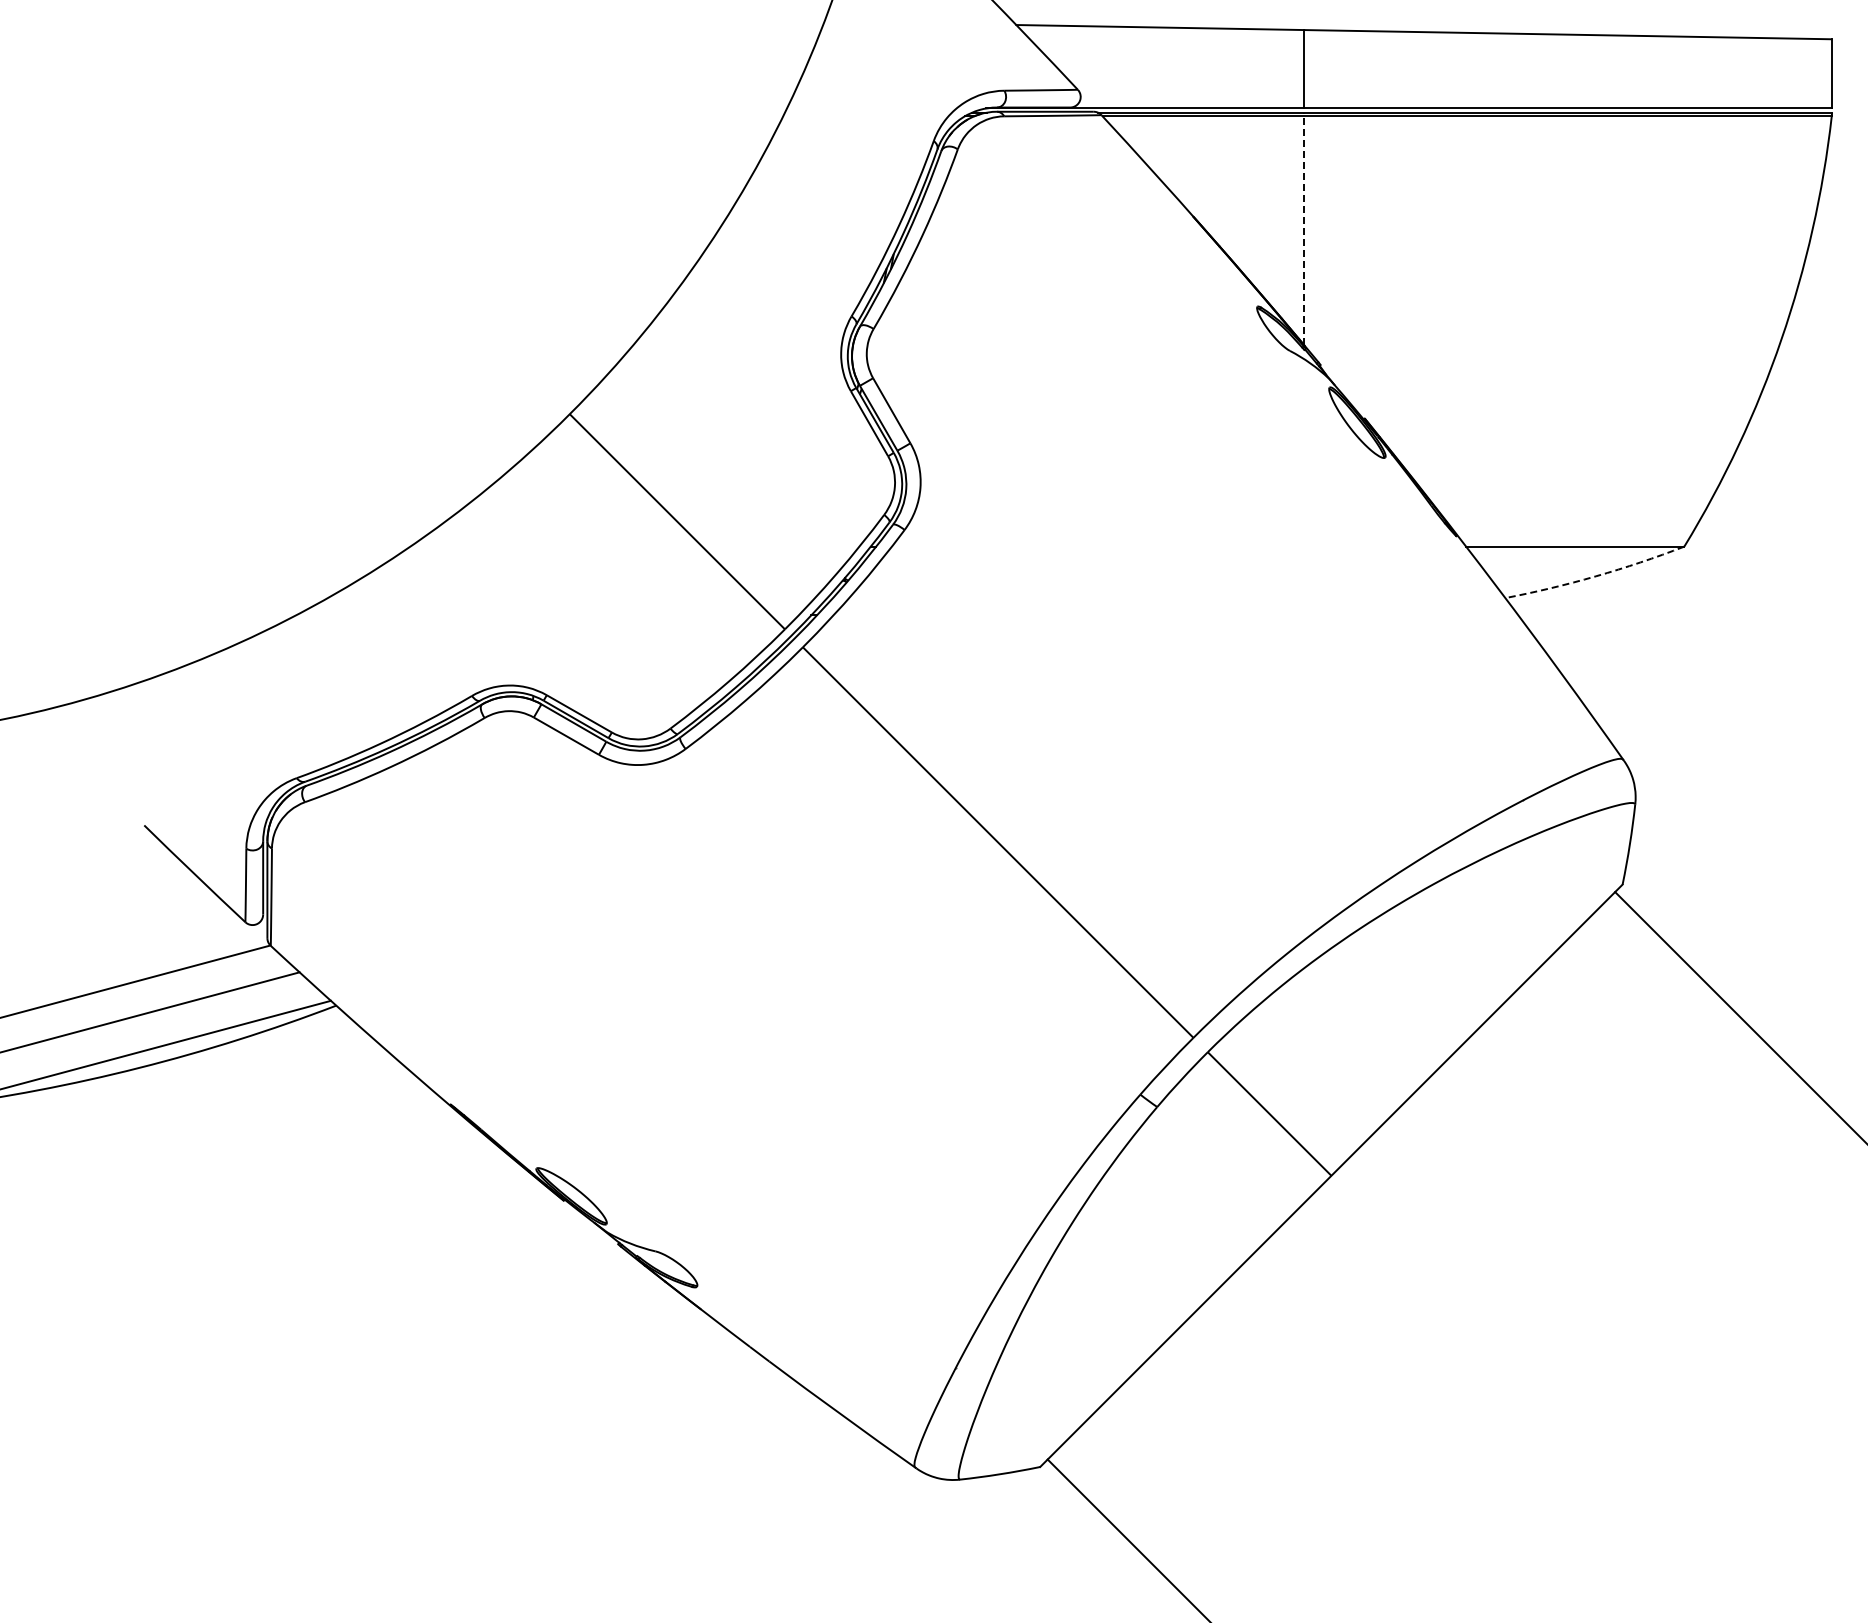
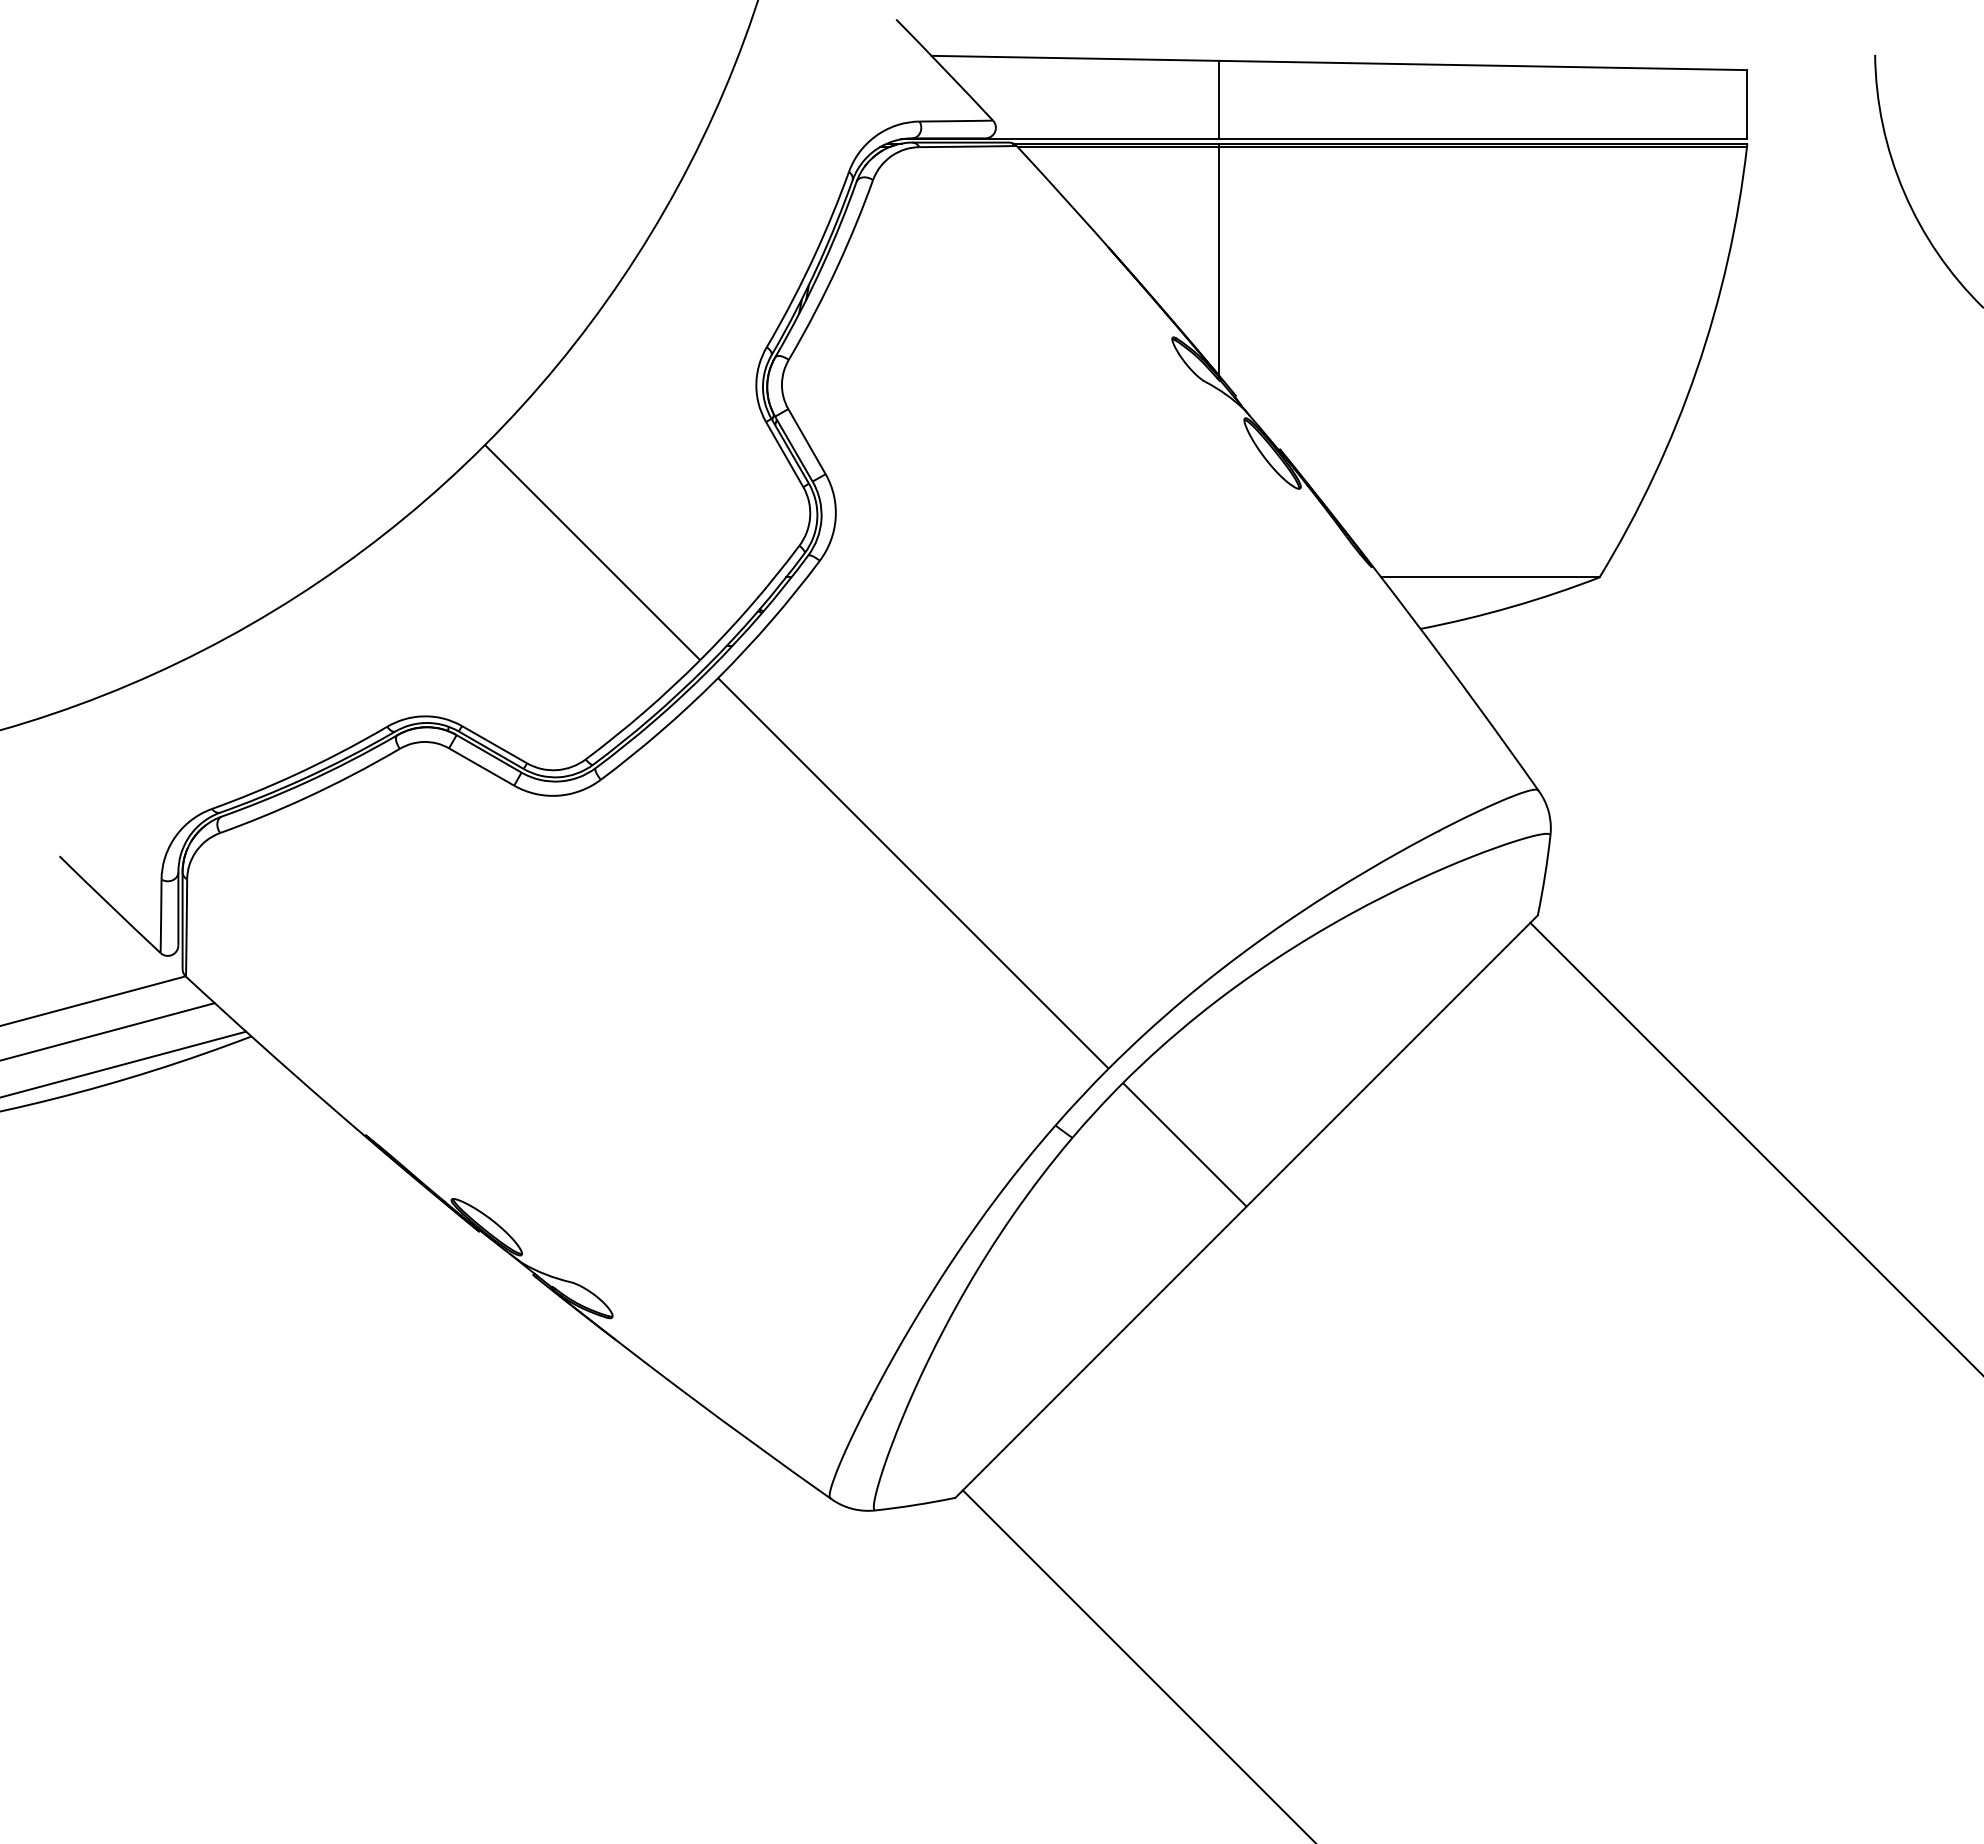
line: (1304, 228) -> (1219, 259), dashed -> solid
arc: (1596, 576) -> (1511, 607), dashed -> solid

